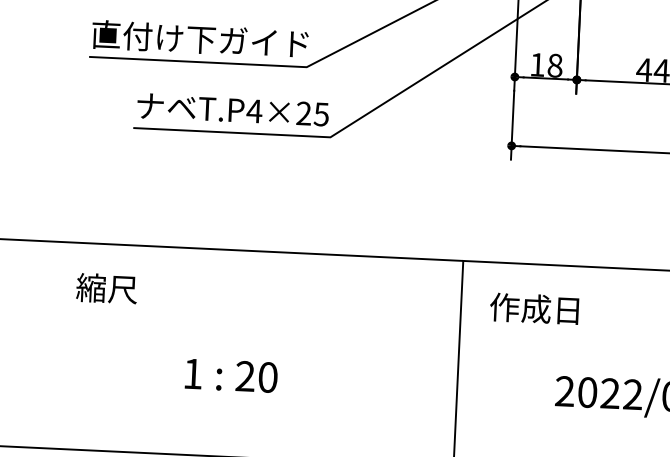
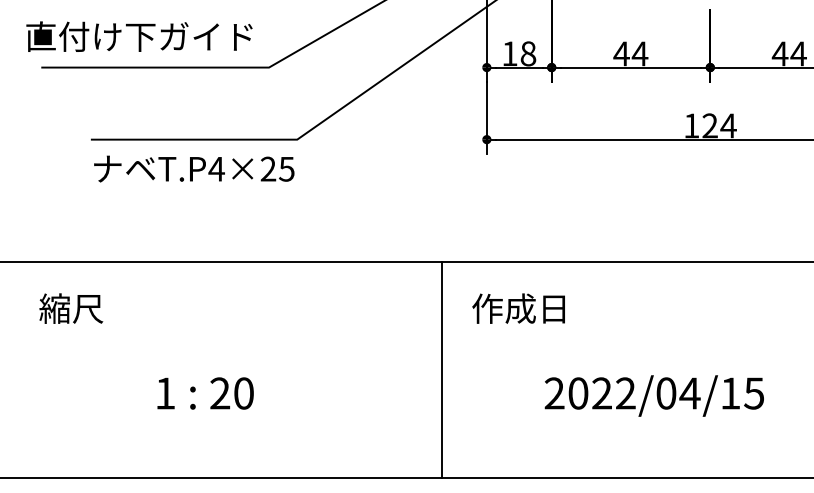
text: (200, 39) -> (139, 36), moved
text: (233, 109) -> (194, 168), moved

